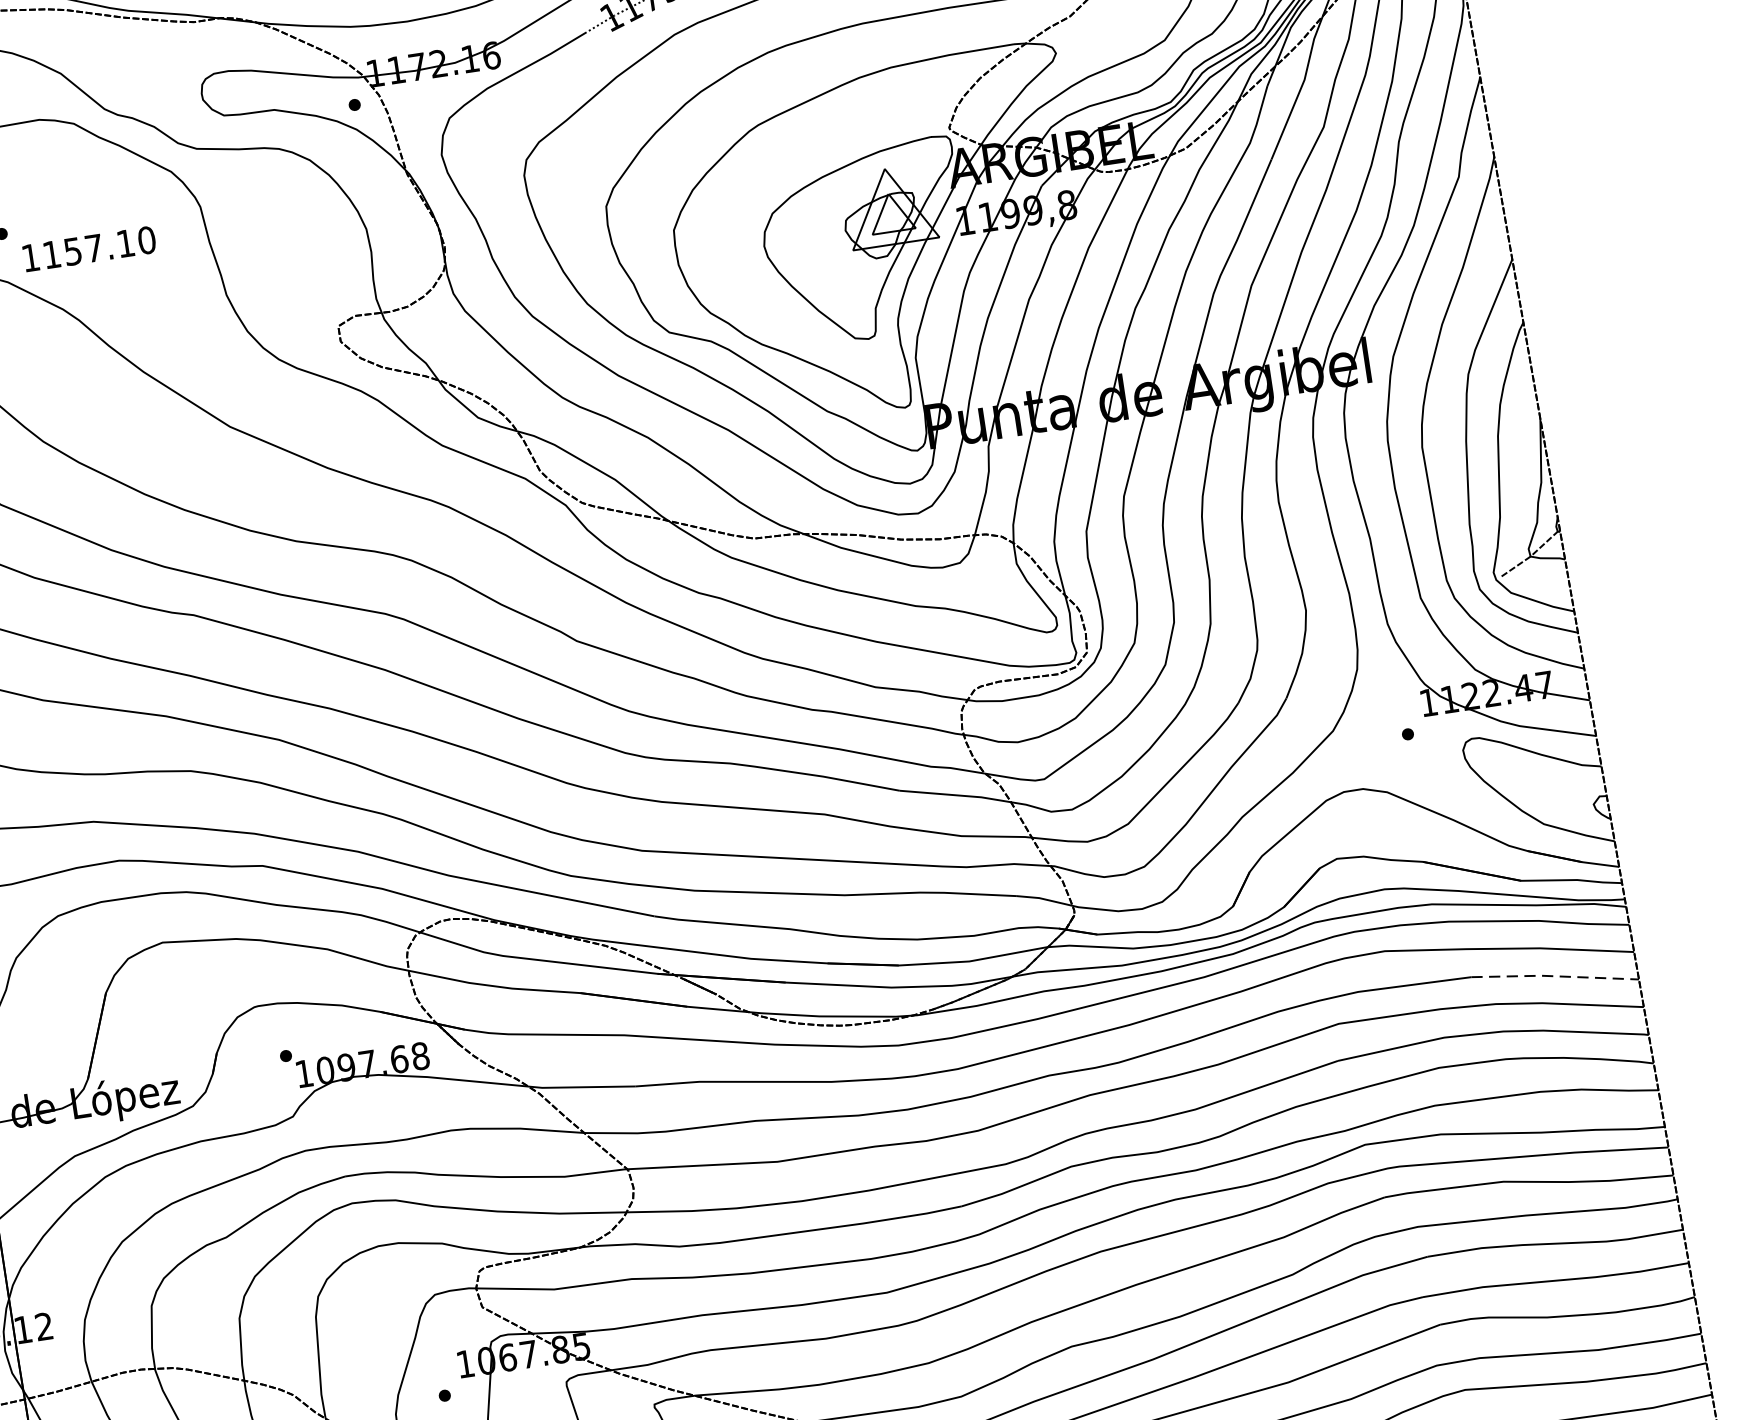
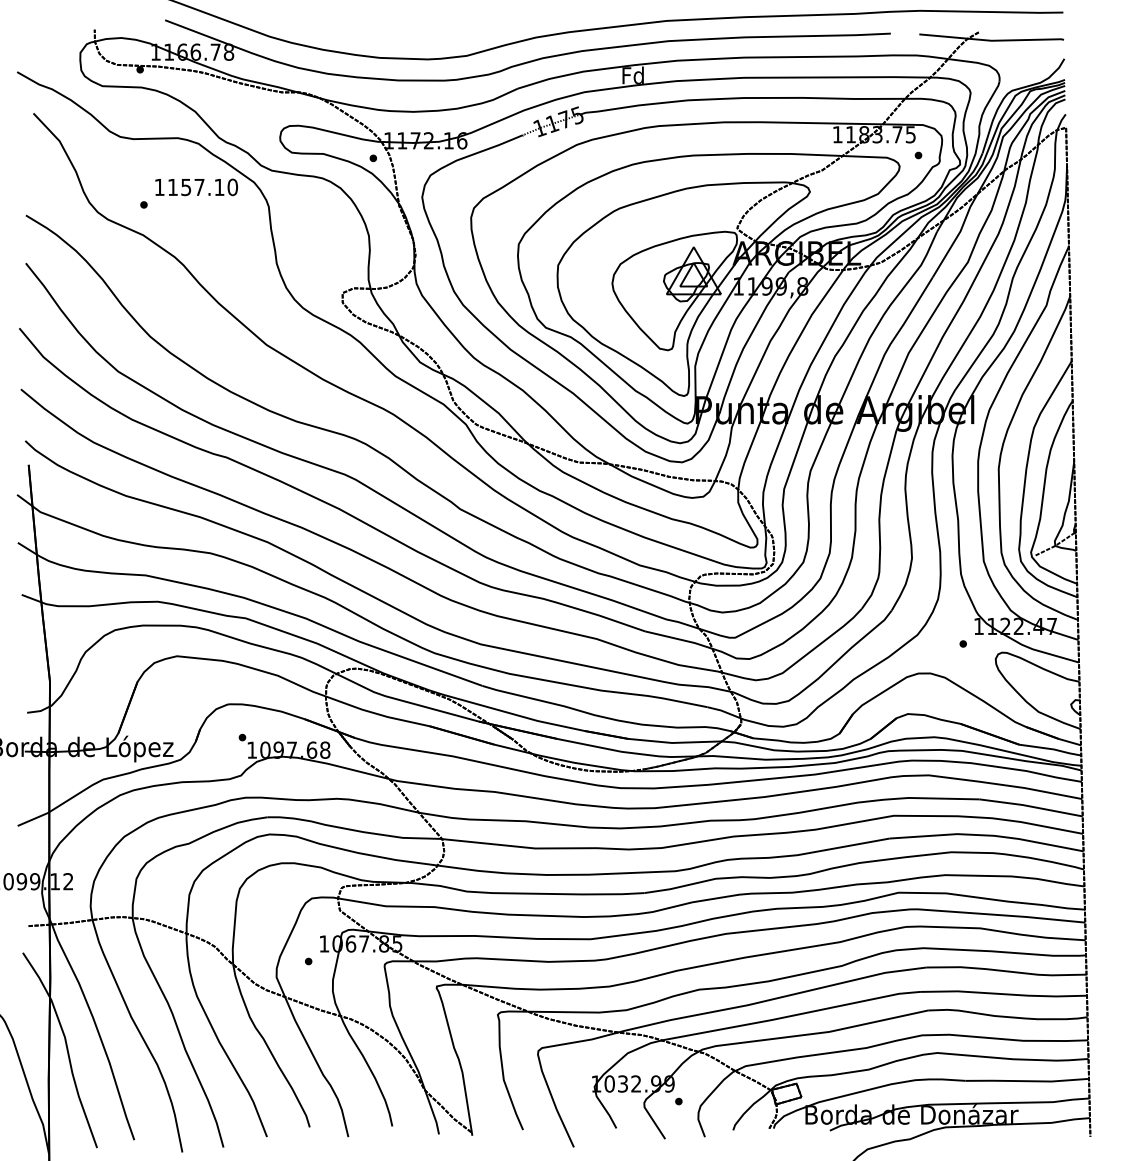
text: (89, 249) -> (196, 187), moved
line: (1553, 976) -> (1030, 806), dashed -> solid

